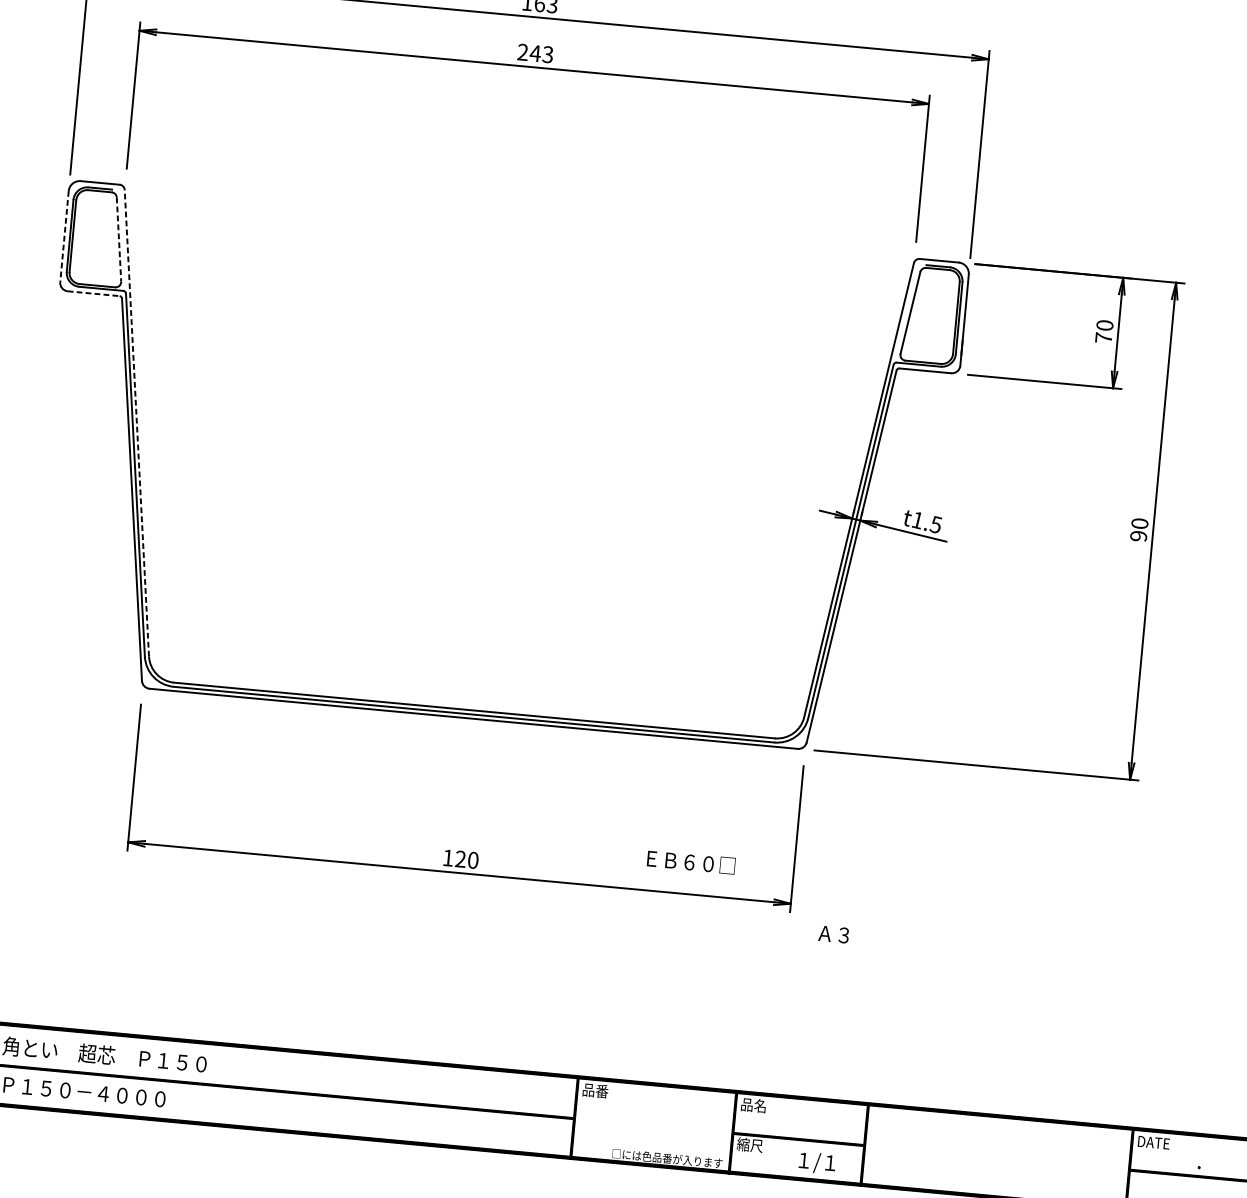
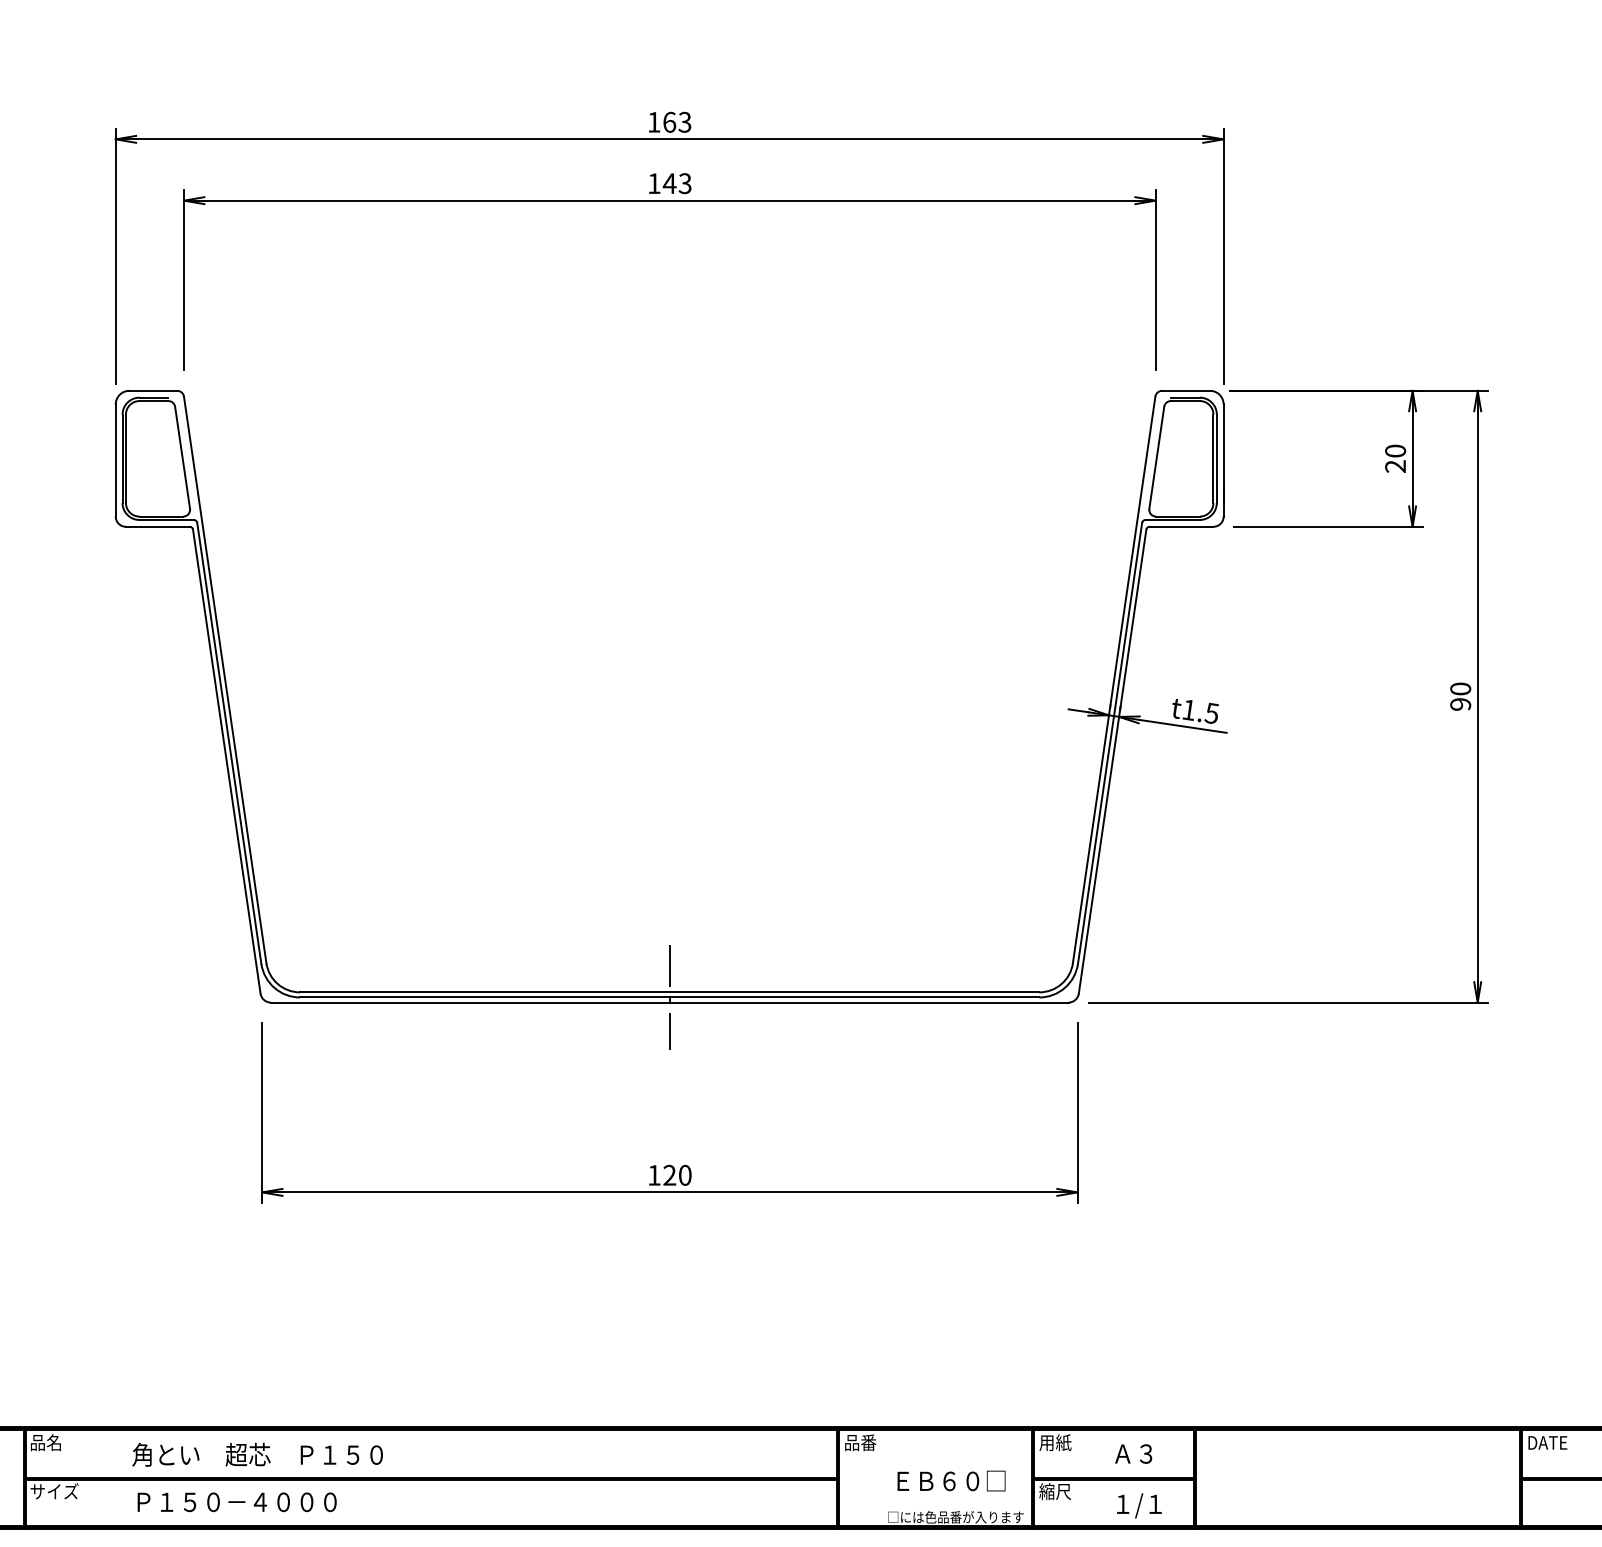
text: (523, 52) -> (654, 183), 243 -> 143
line: (64, 237) -> (115, 461), dashed -> solid
line: (118, 239) -> (182, 457), dashed -> solid
line: (93, 293) -> (157, 526), dashed -> solid
text: (1103, 338) -> (1395, 466), 70 -> 20
line: (137, 422) -> (225, 679), dashed -> solid
line: (473, 714) -> (669, 997), added
text: (691, 861) -> (951, 1480), moved
text: (833, 934) -> (1133, 1453), moved
text: (753, 1105) -> (1055, 1442), 品名 -> 用紙

